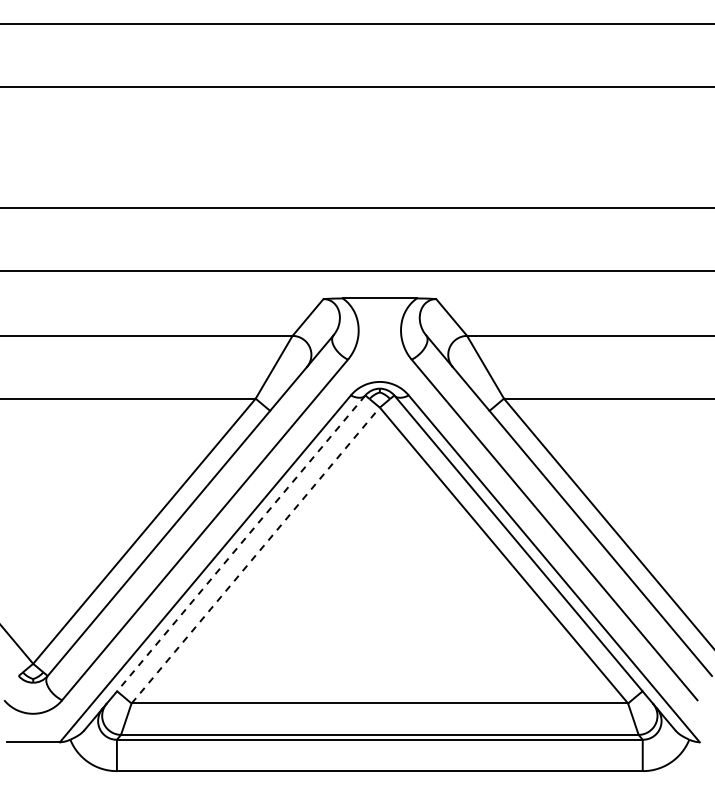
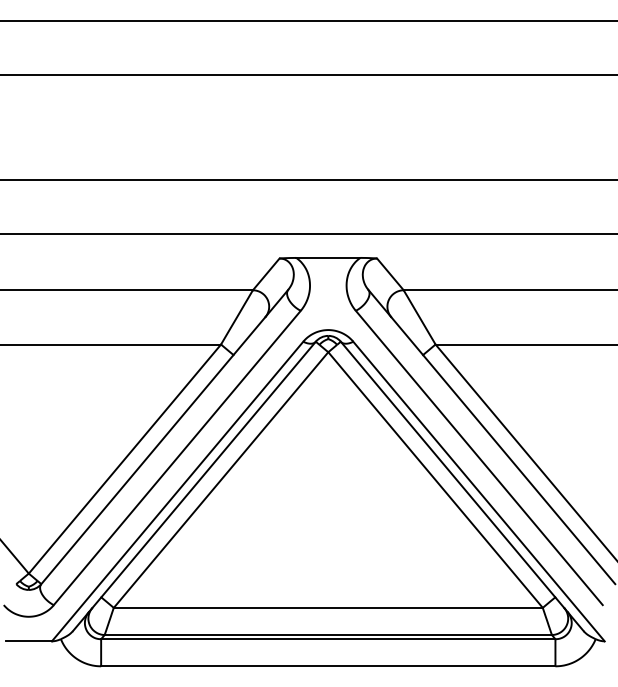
line: (240, 543) -> (207, 469), dashed -> solid
line: (256, 555) -> (221, 480), dashed -> solid

